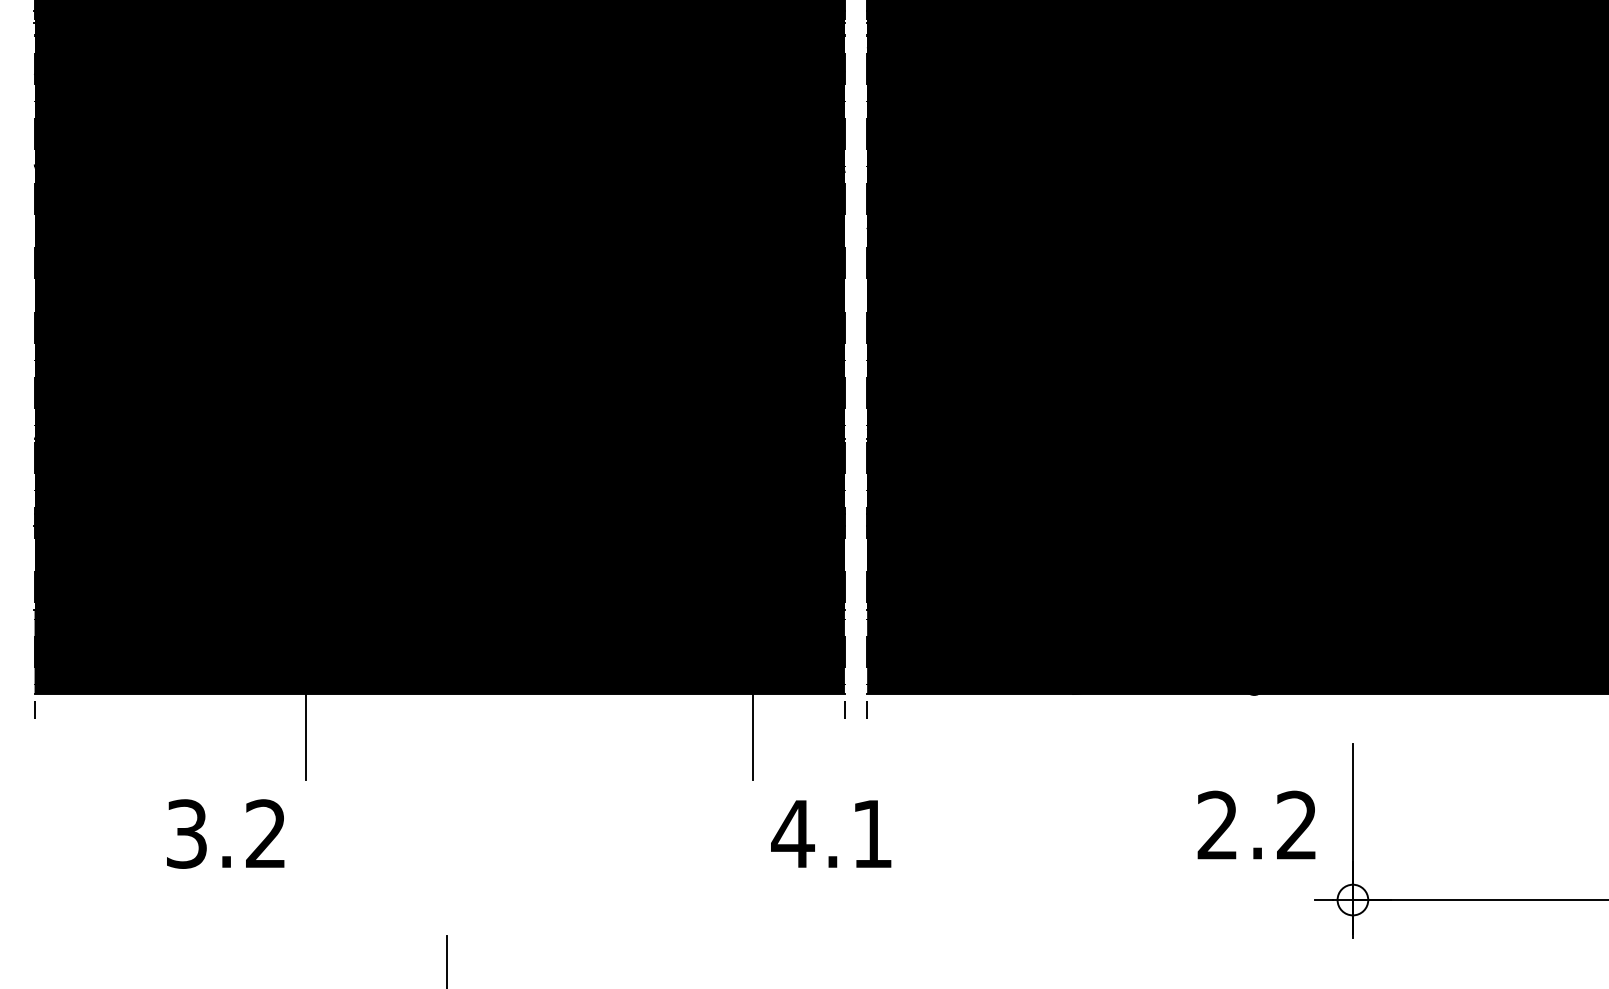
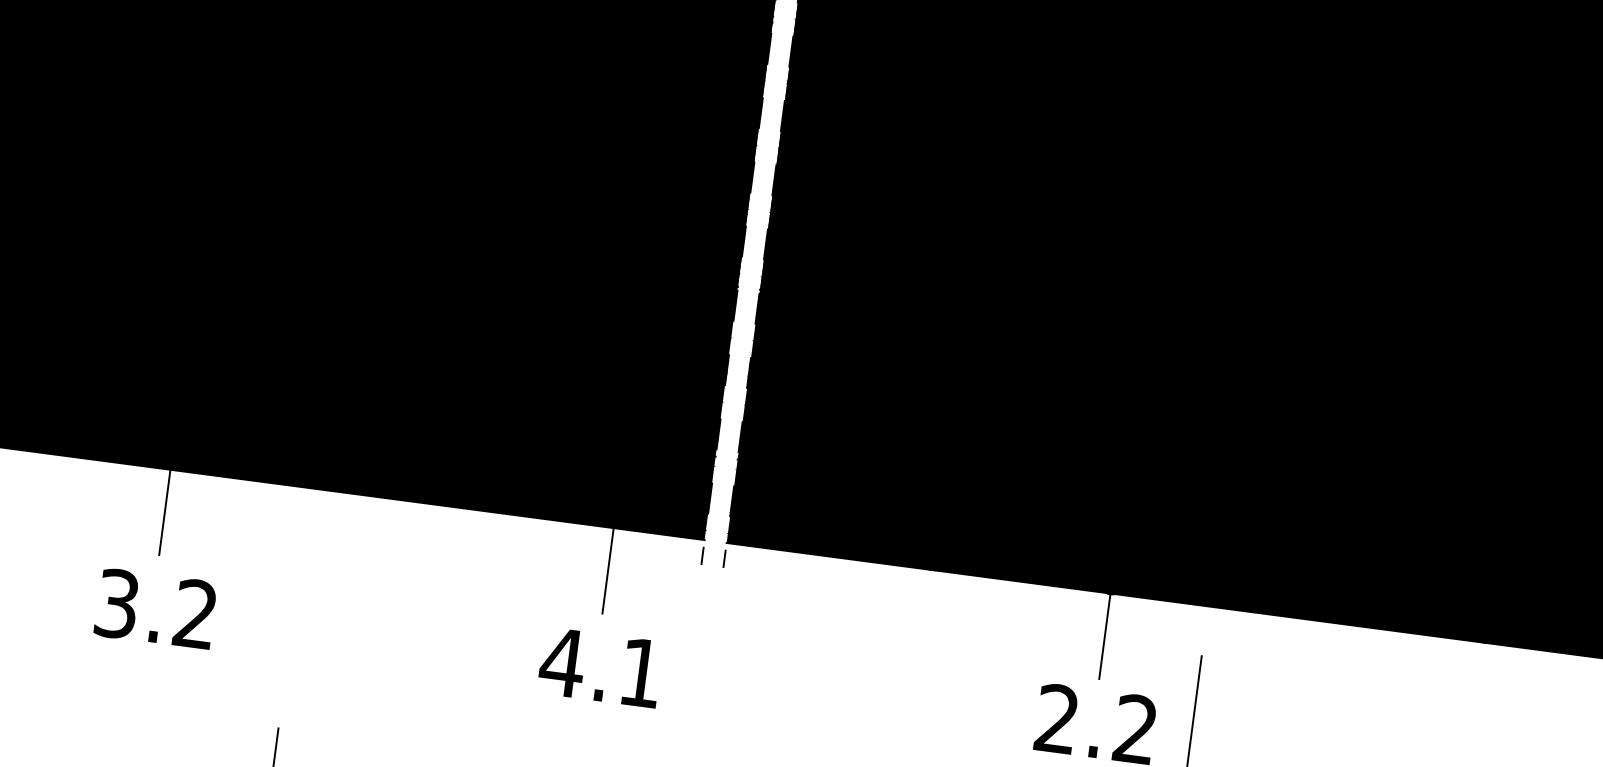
line: (1254, 732) -> (1105, 631), added
text: (225, 833) -> (155, 608), moved
text: (831, 833) -> (600, 667), moved

